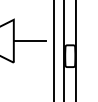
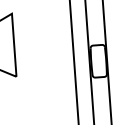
line: (29, 41) -> (37, 43), removed

